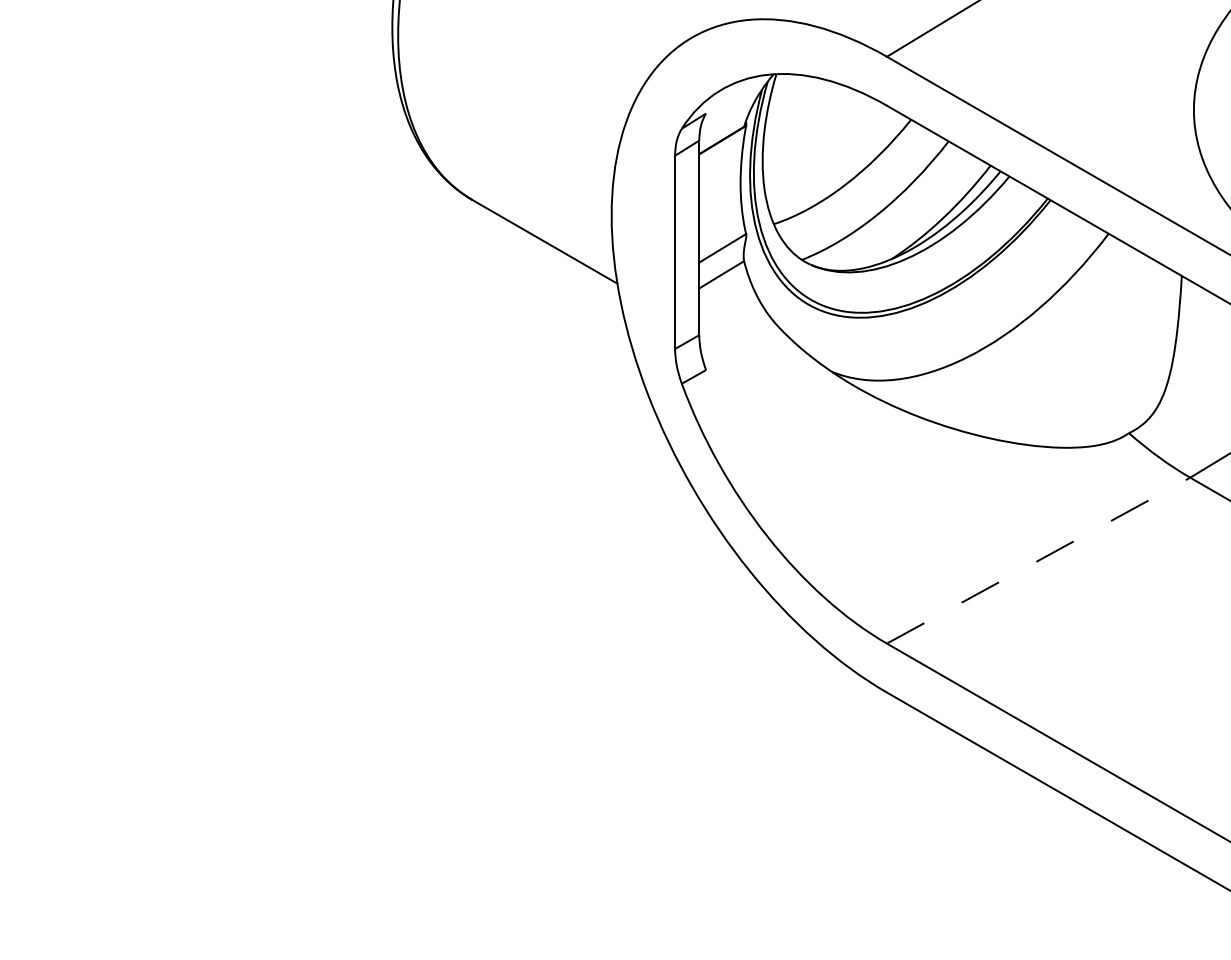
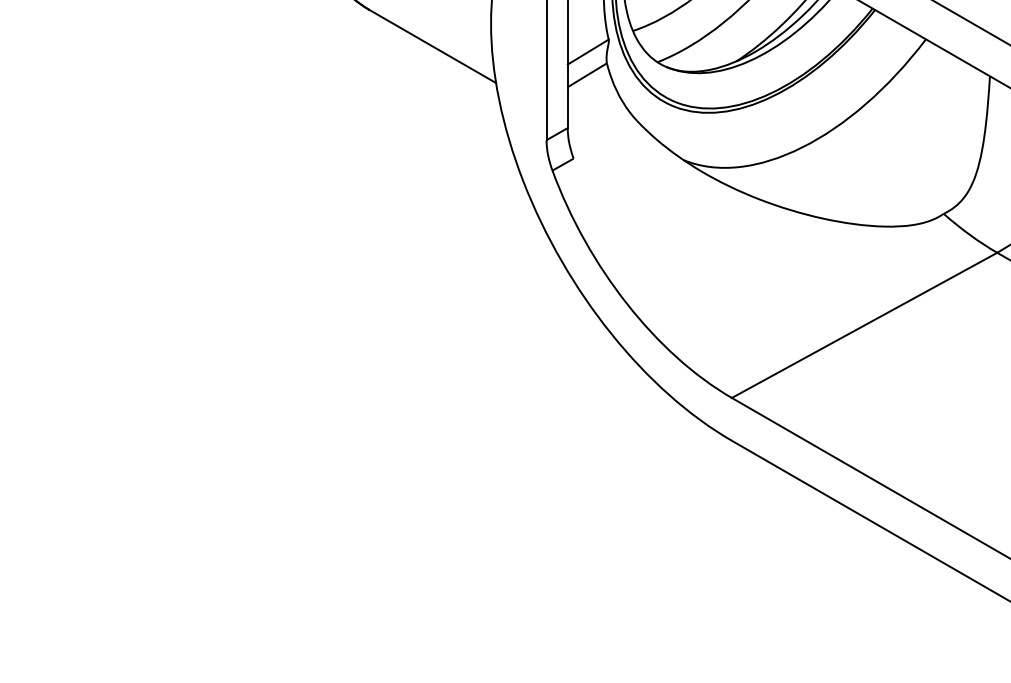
line: (1038, 560) -> (864, 325), dashed -> solid

